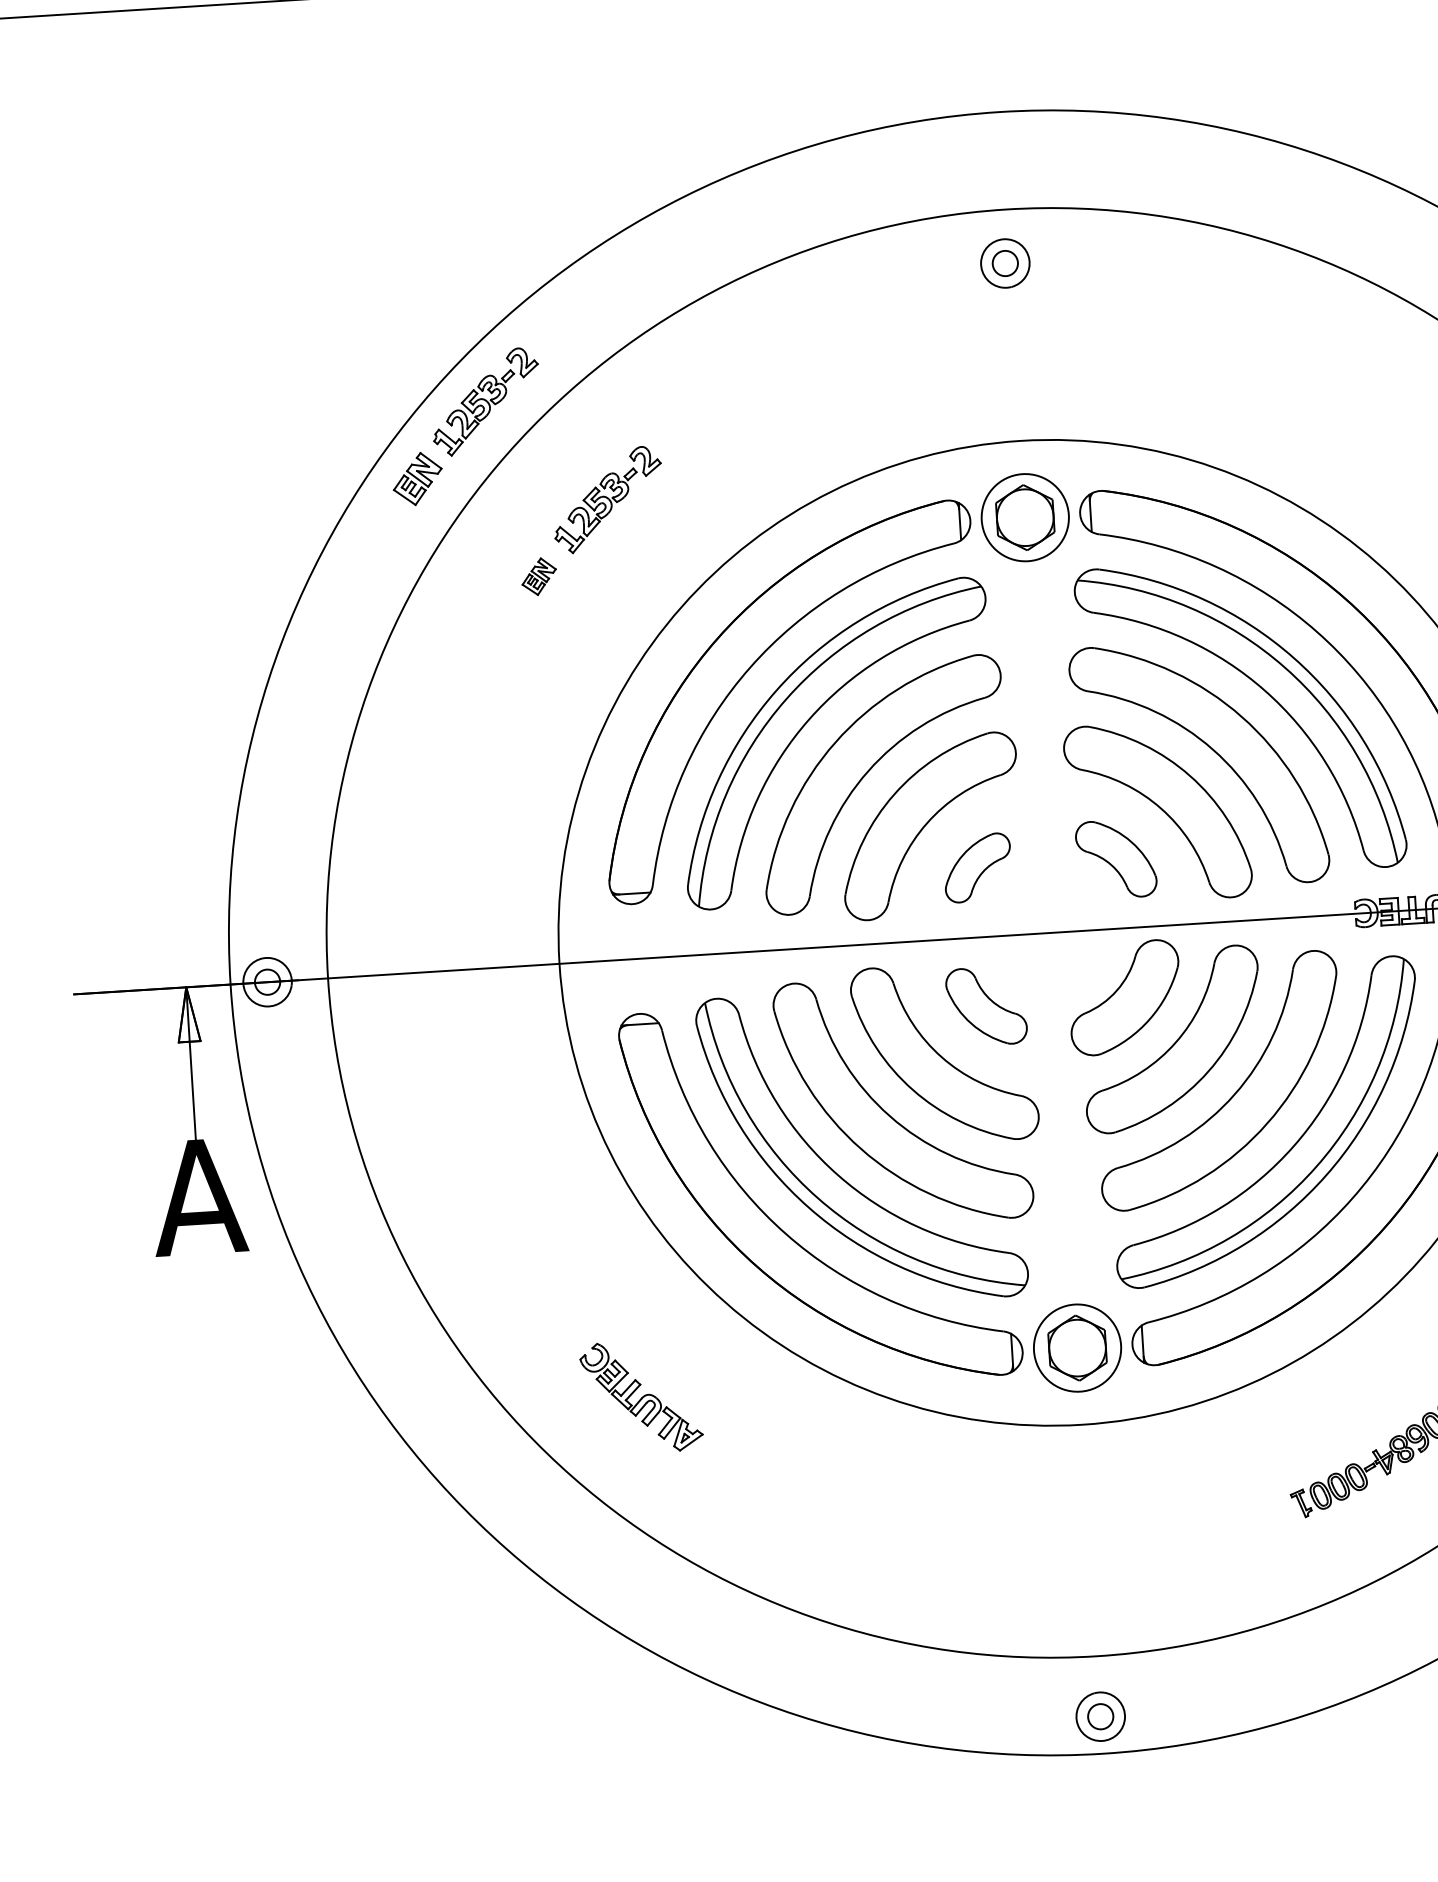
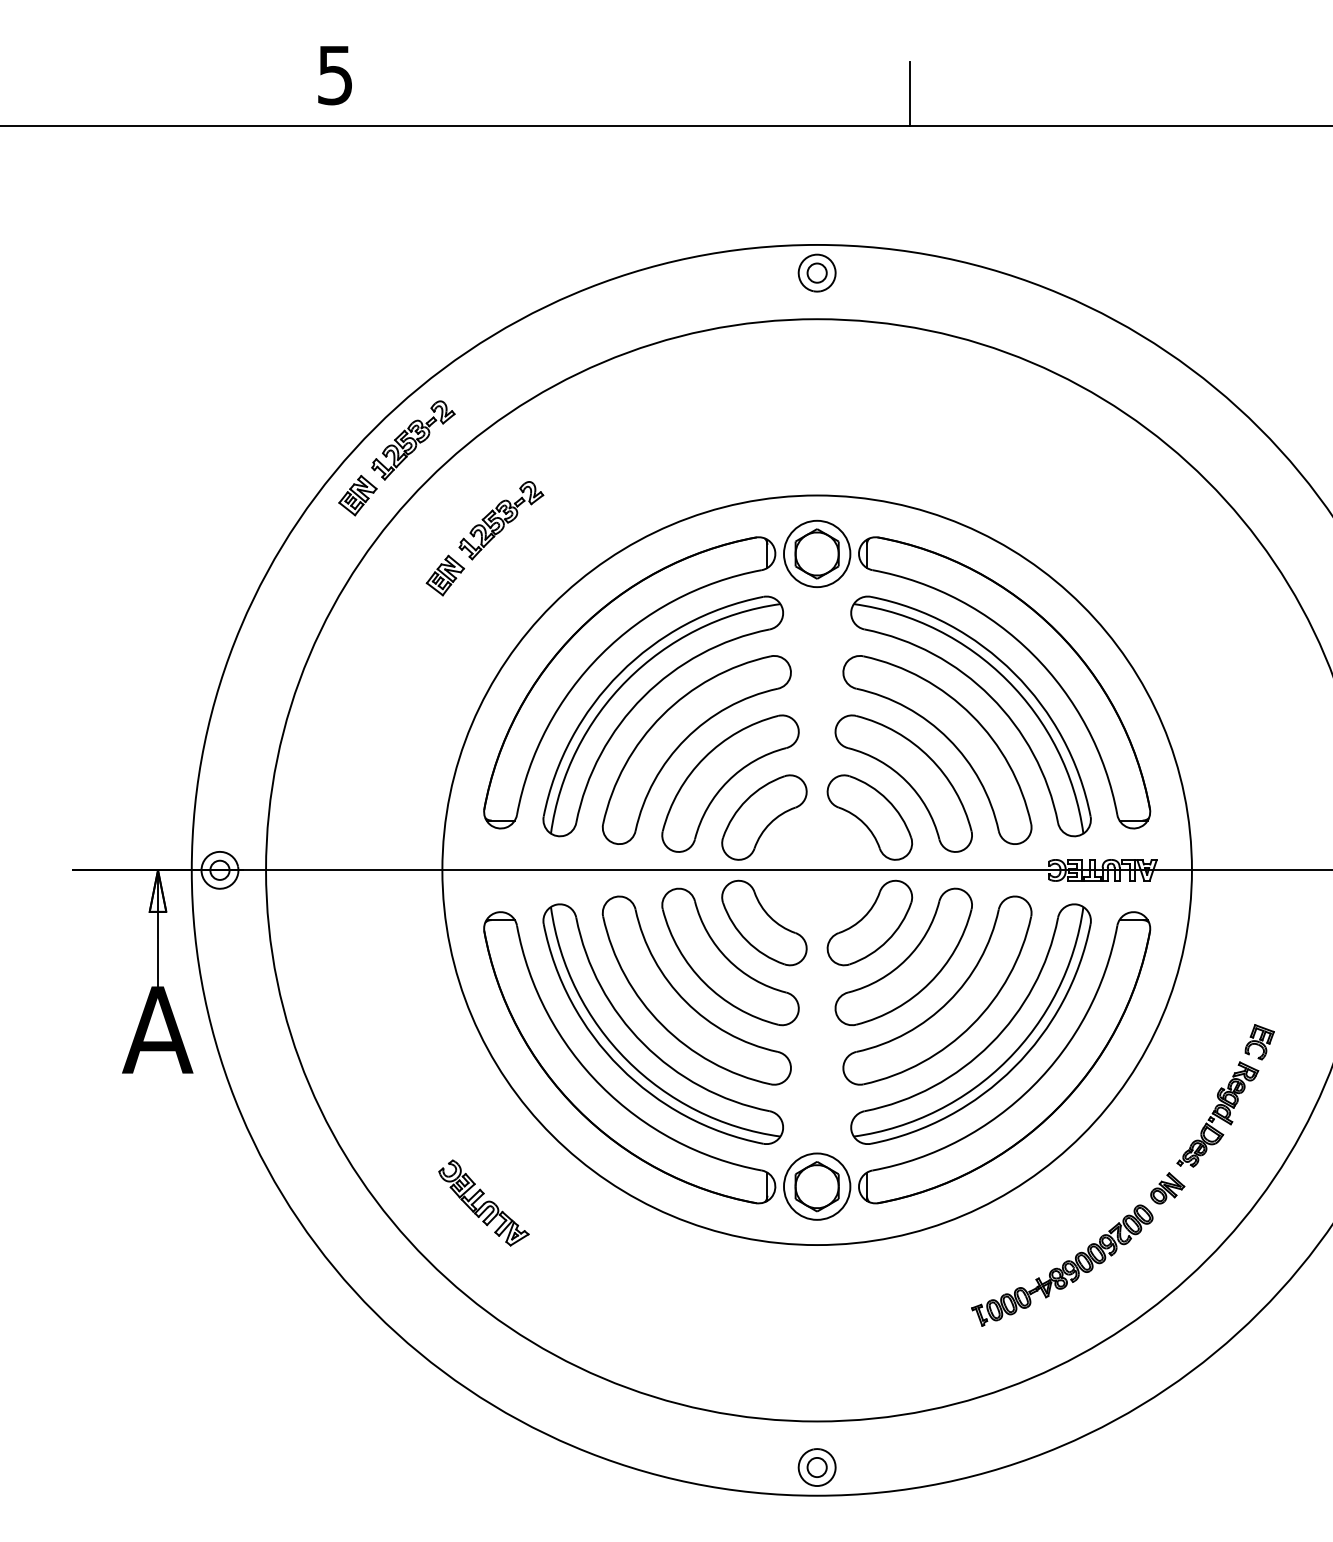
part: (1004, 262) -> (816, 272), moved
part: (539, 576) -> (445, 575), size x1.43
part: (1115, 859) -> (869, 817), size x1.43
part: (977, 867) -> (764, 817), size x1.67
part: (986, 1005) -> (764, 922), size x1.43

